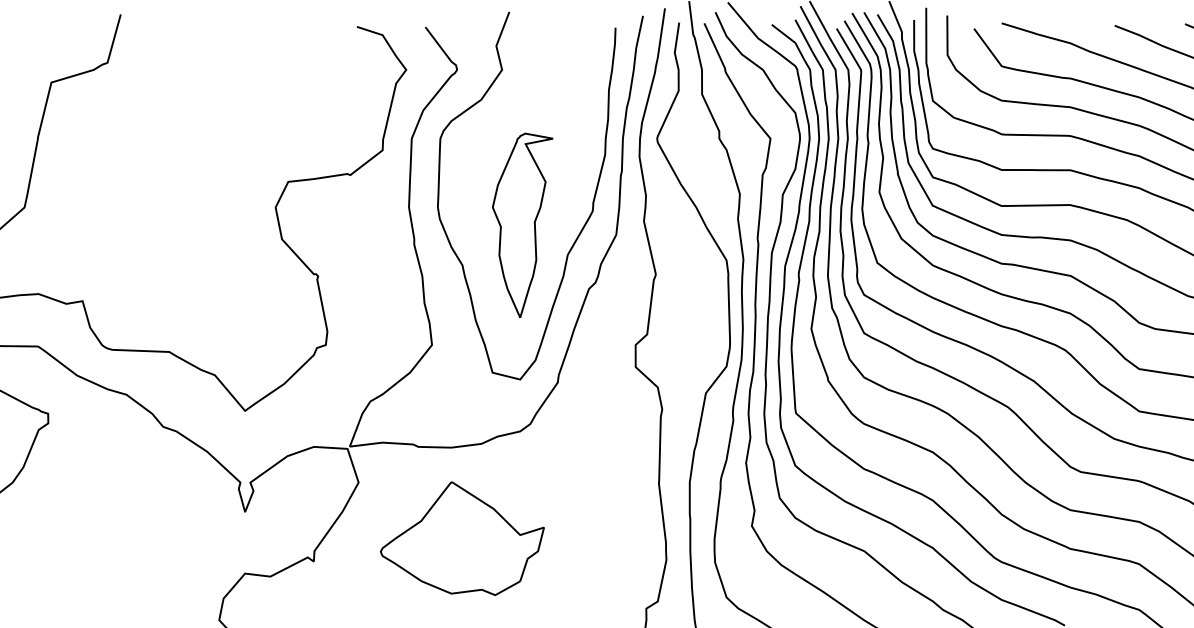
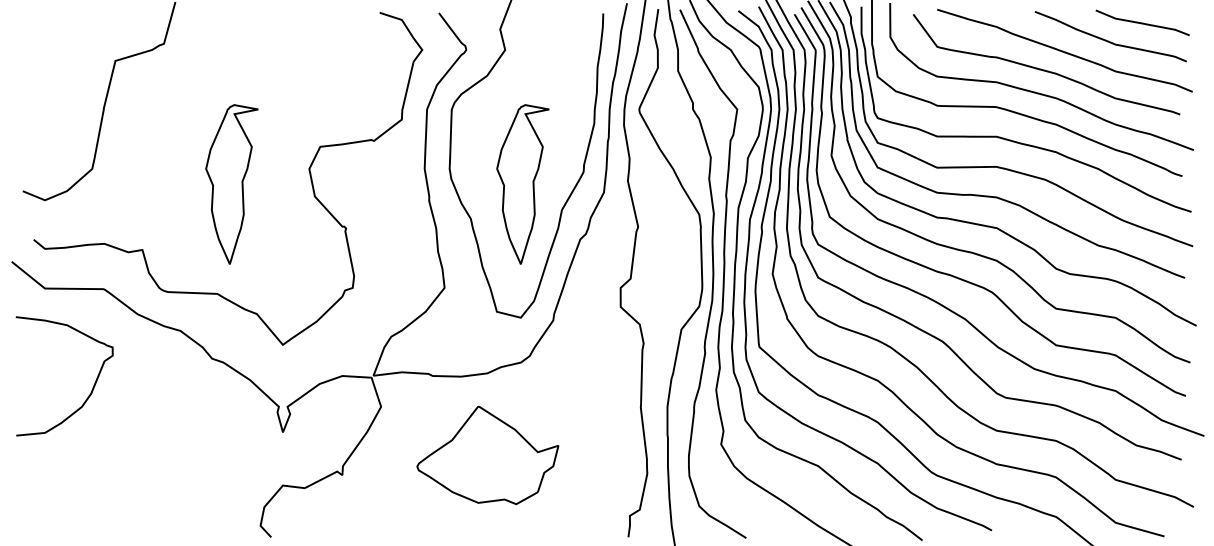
part: (185, 225) -> (231, 184), added
part: (461, 538) -> (487, 455), moved

